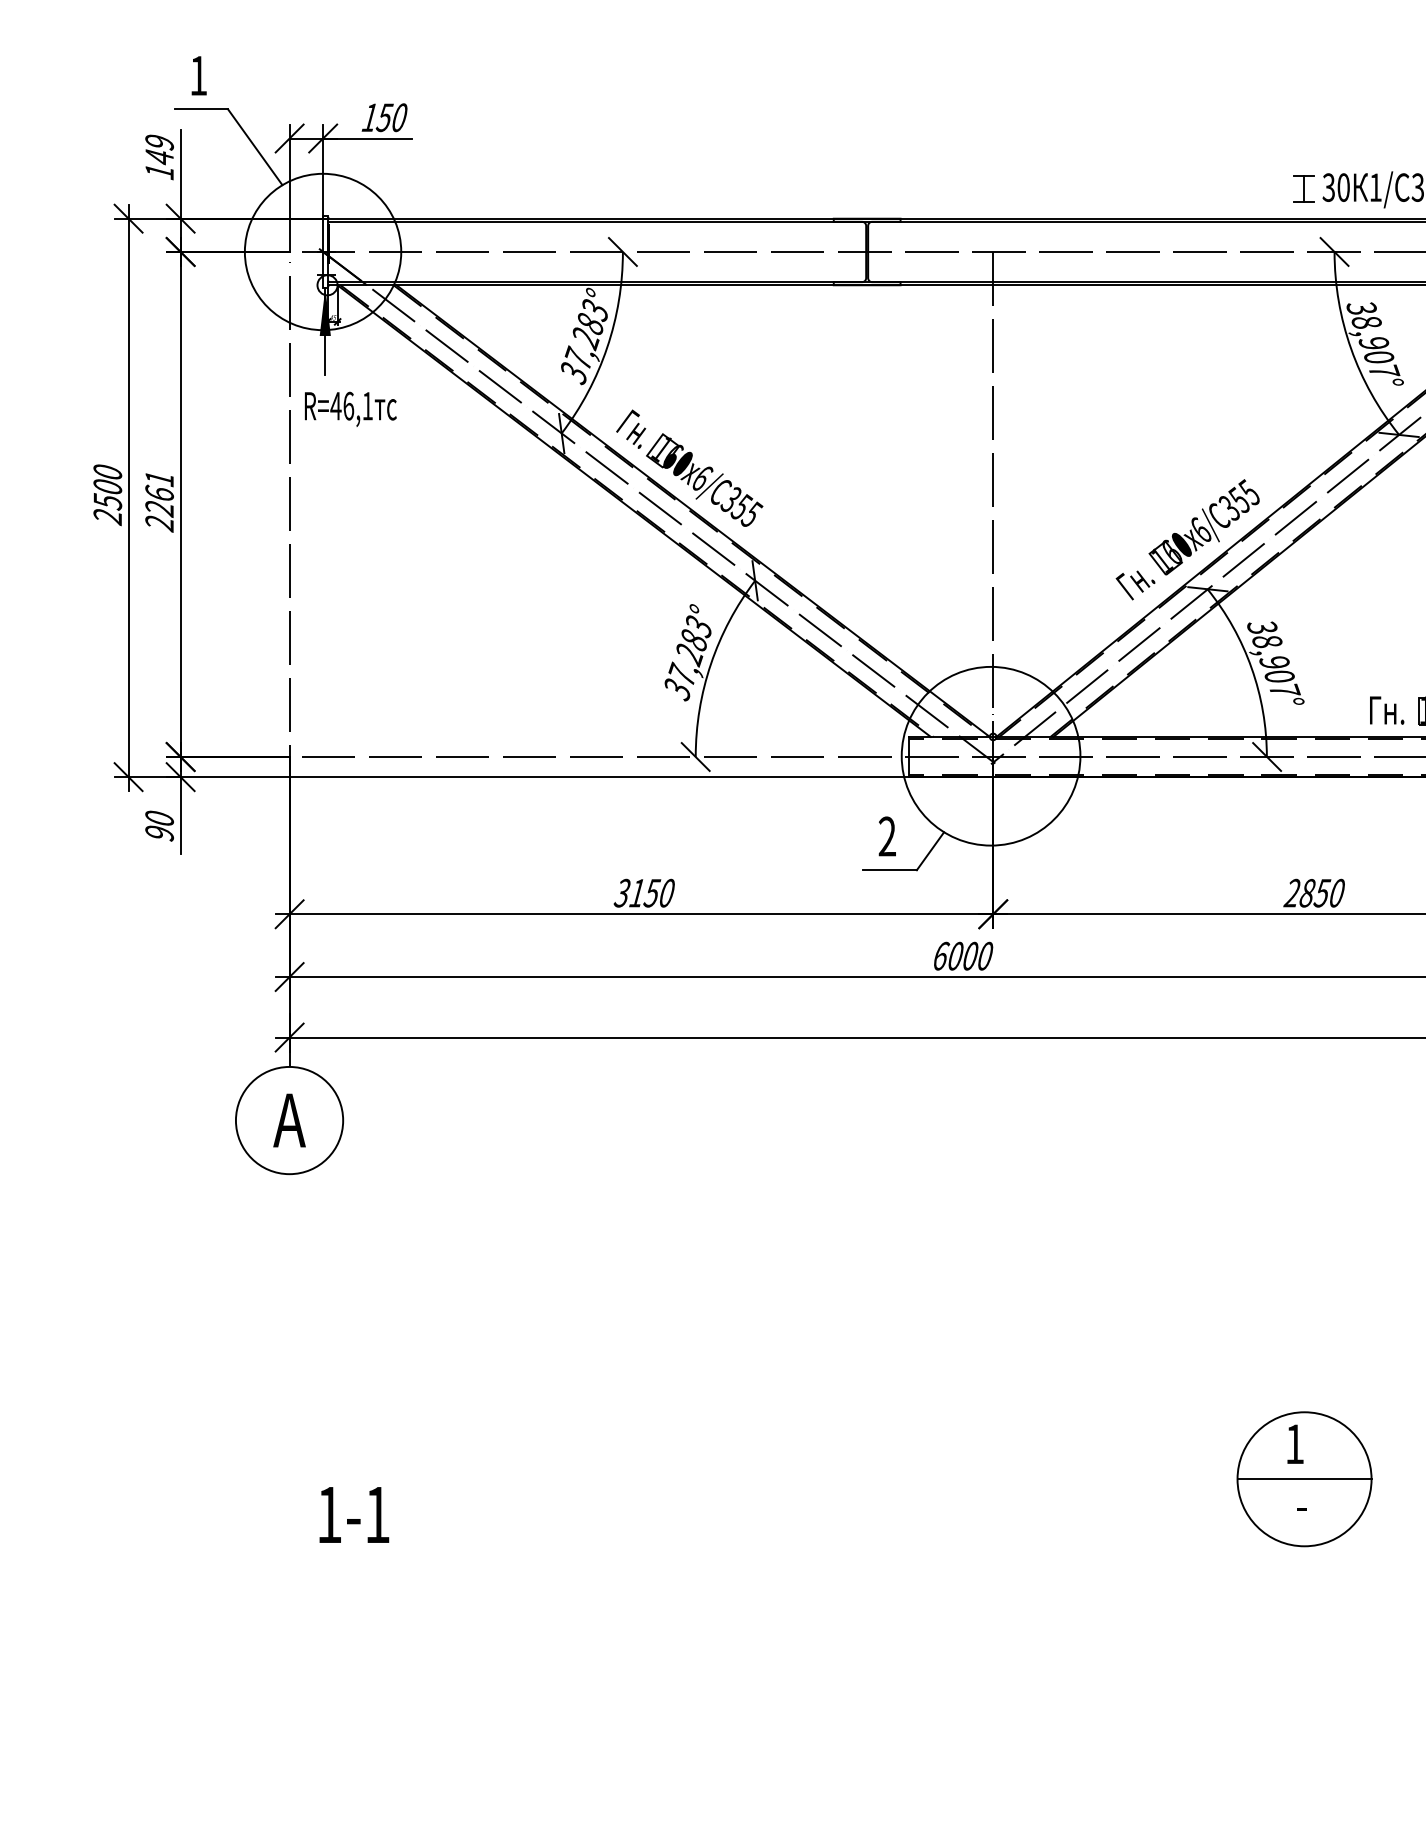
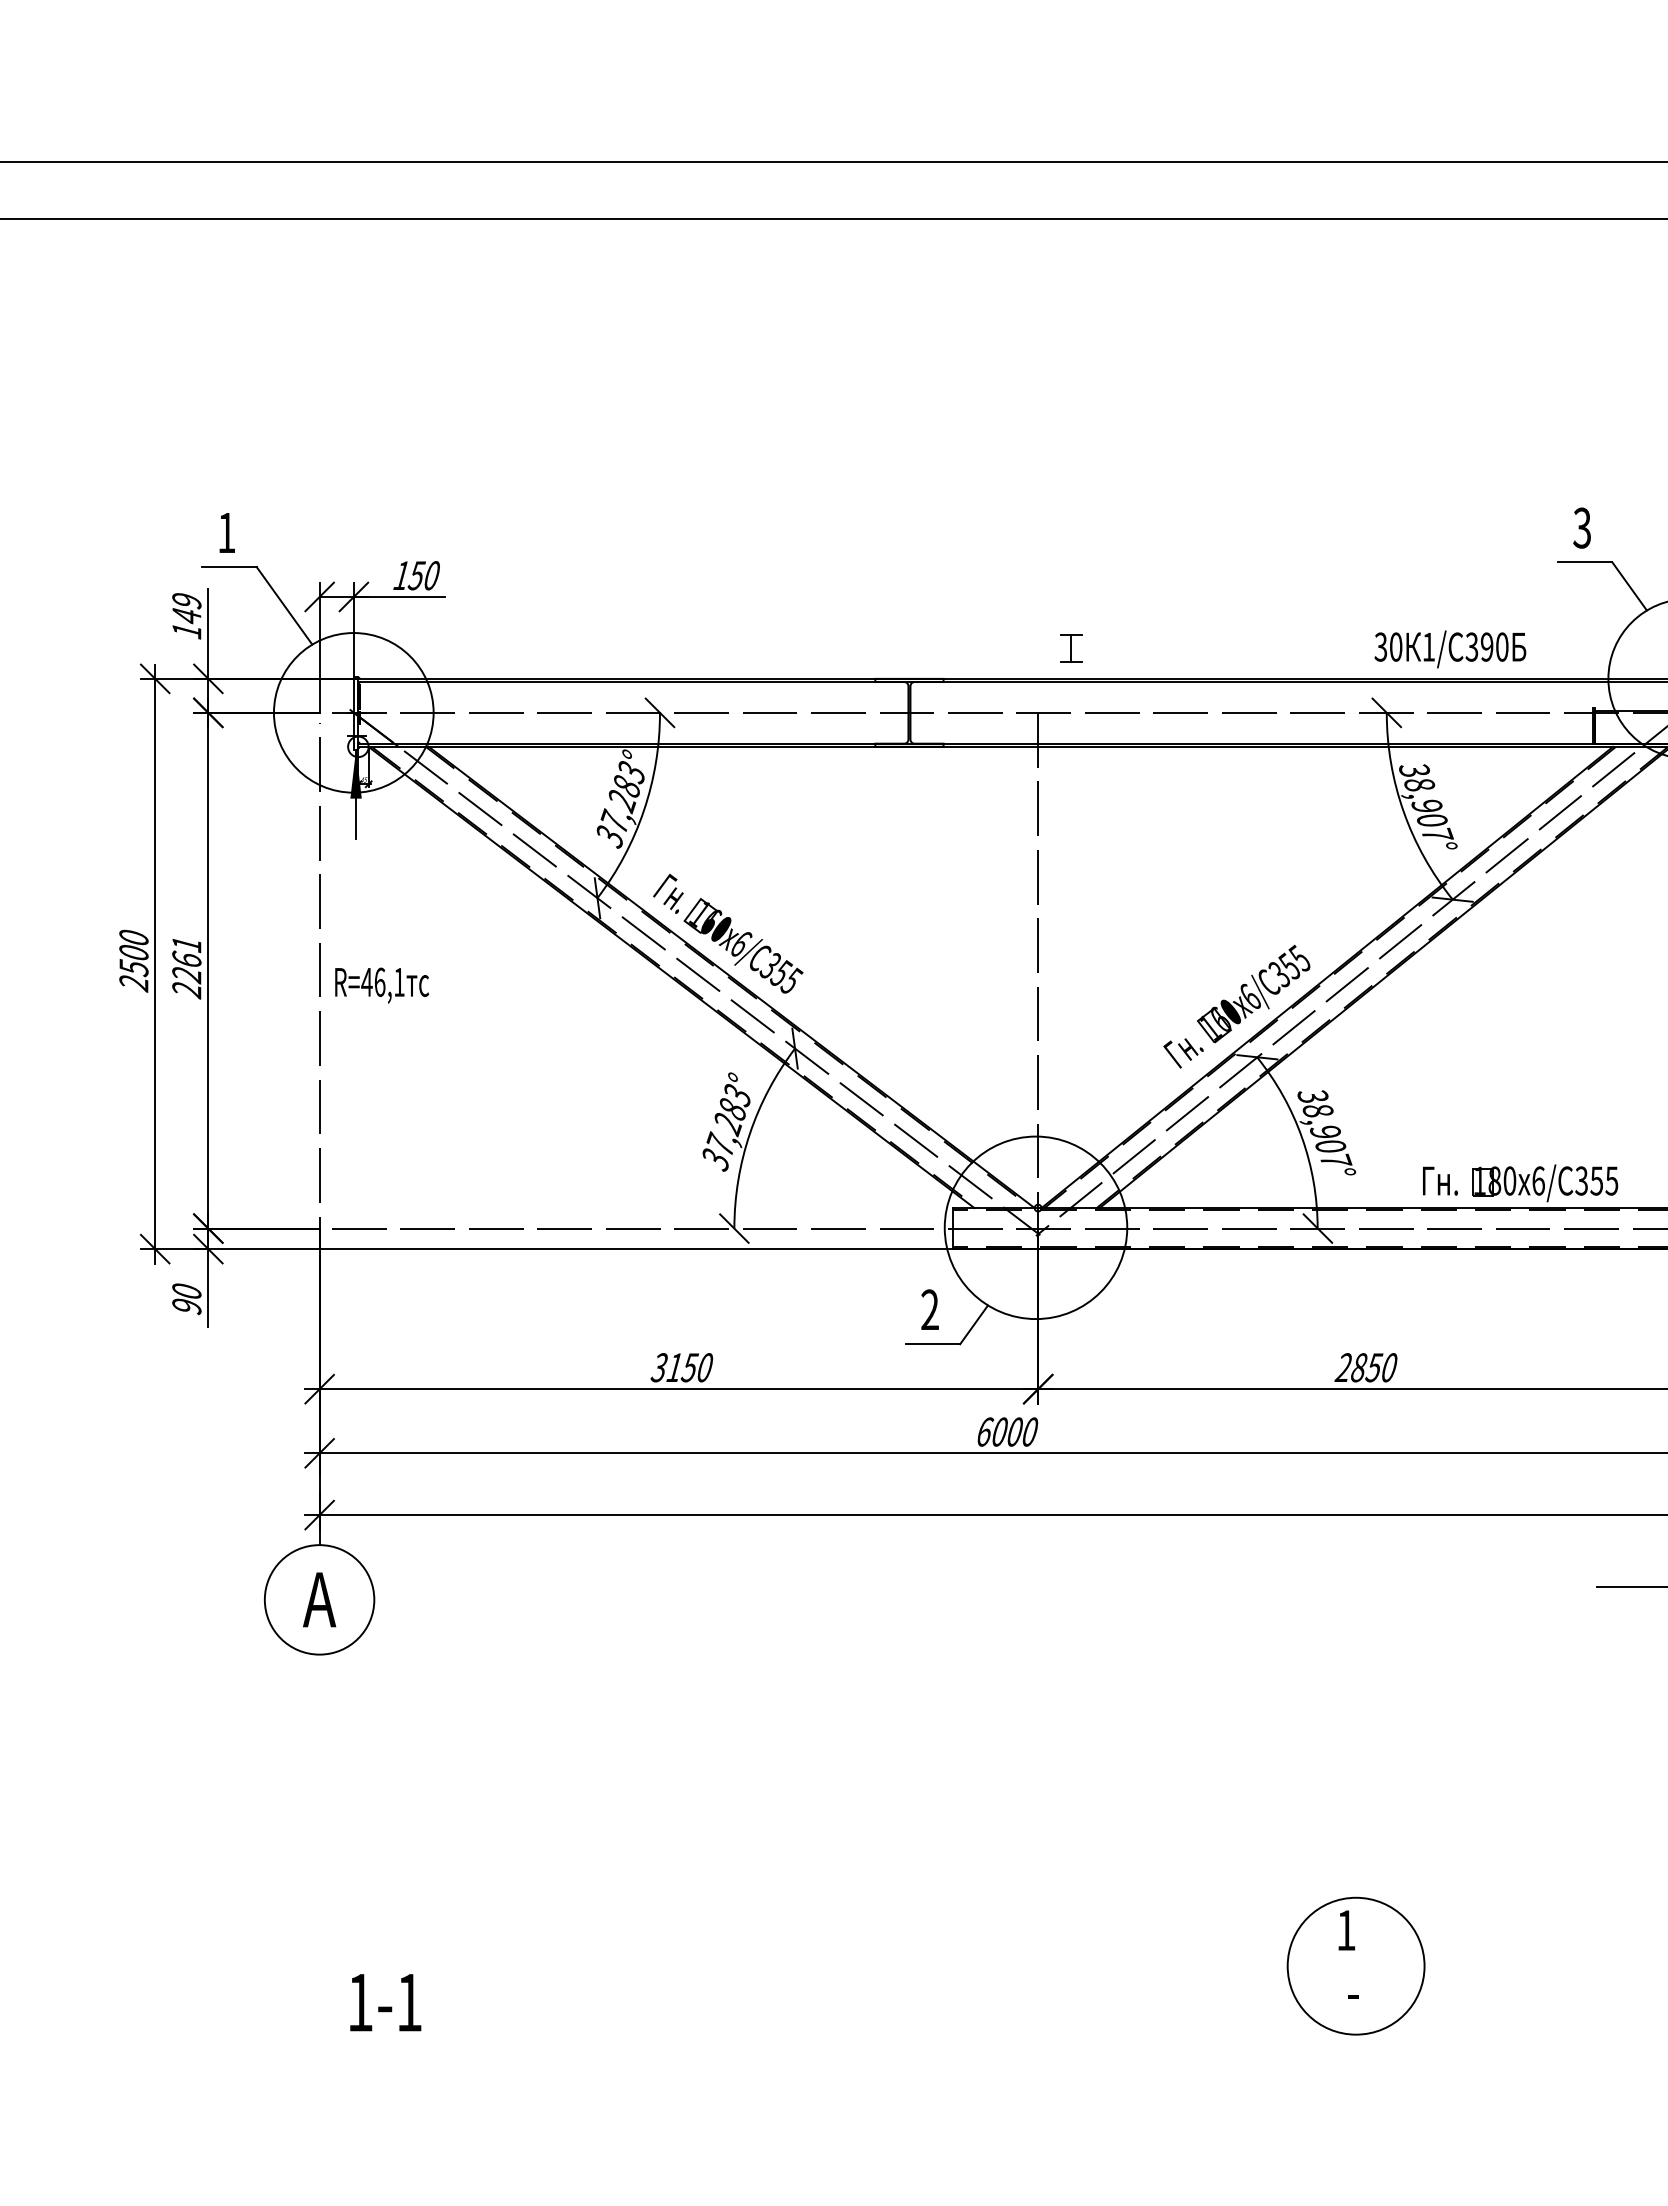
part: (1303, 188) -> (1071, 648), moved
text: (350, 409) -> (381, 985), moved
line: (1303, 1479) -> (1355, 1966), removed

